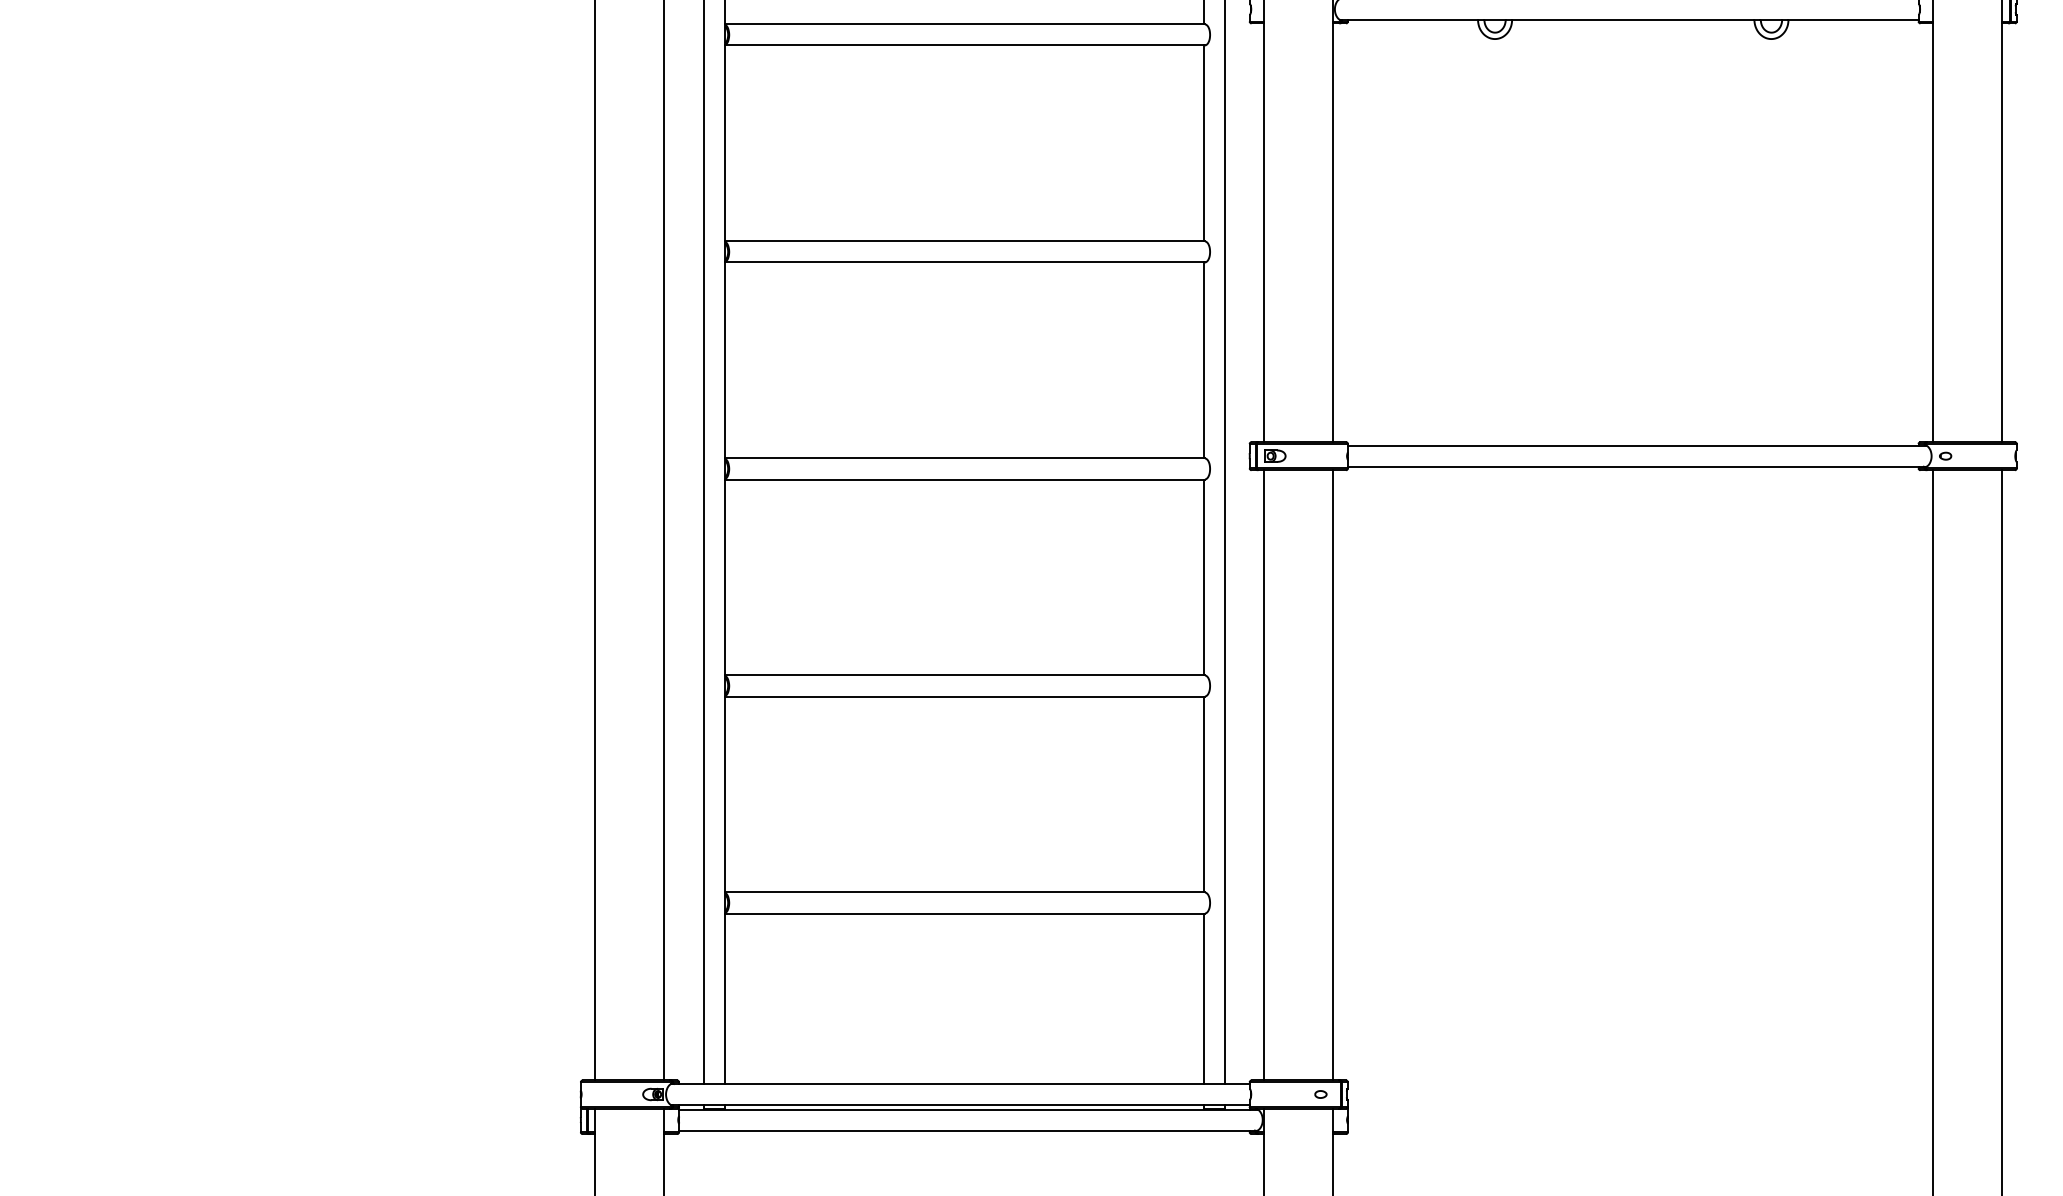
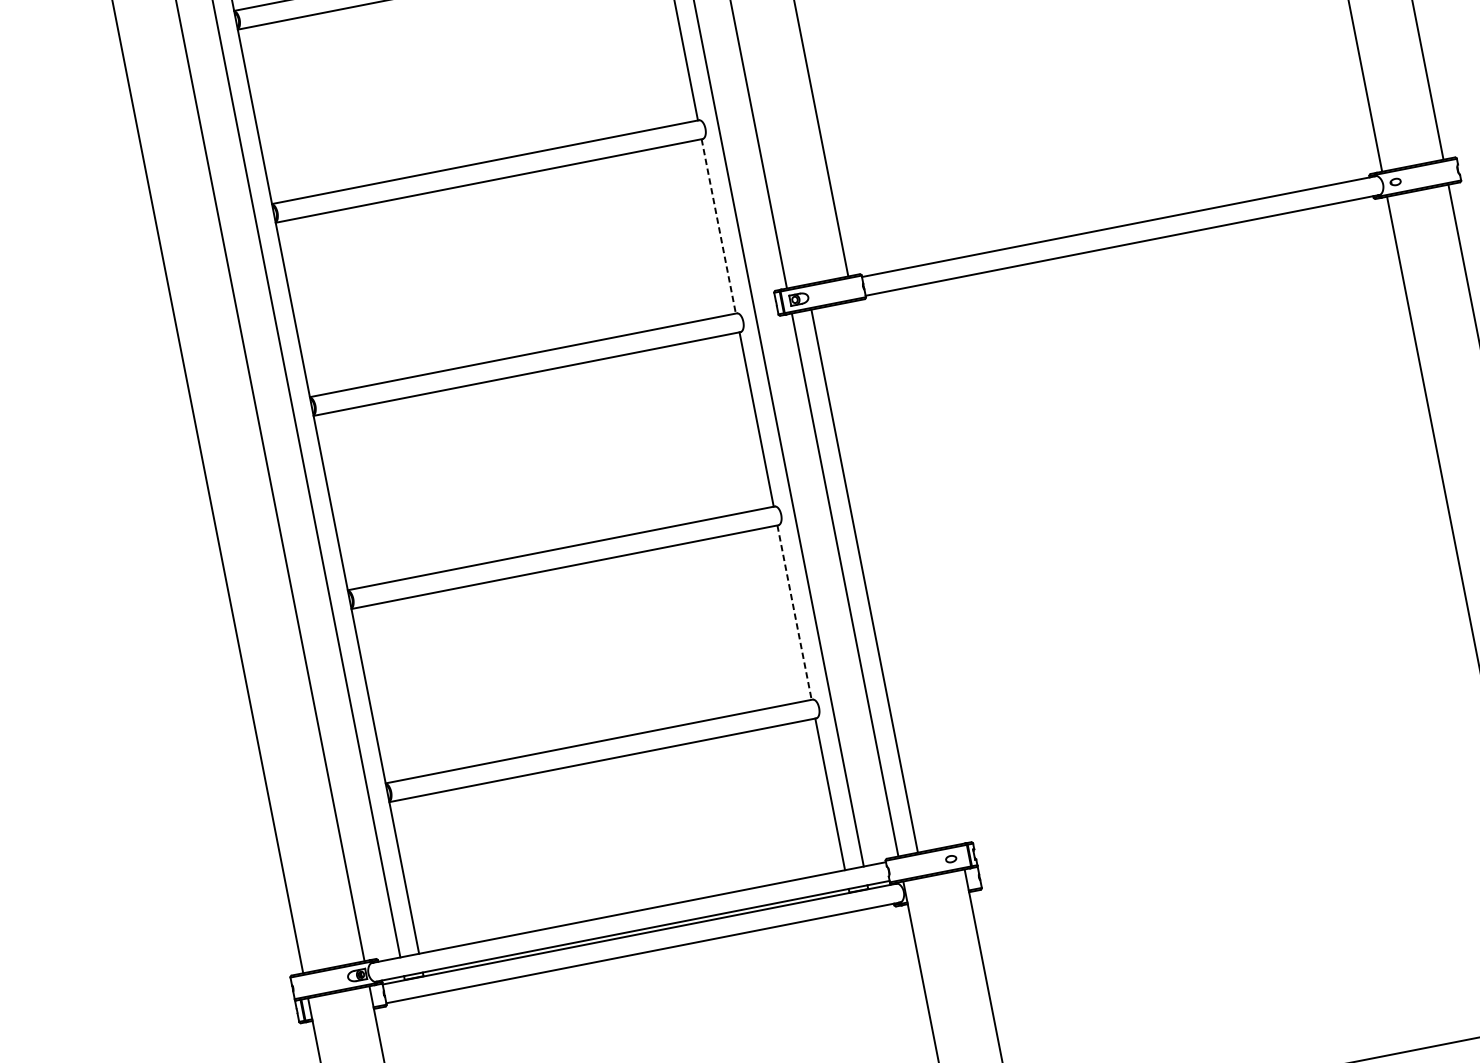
line: (1203, 360) -> (718, 226), solid -> dashed
line: (1333, 775) -> (864, 581), moved
line: (1203, 794) -> (794, 612), solid -> dashed

